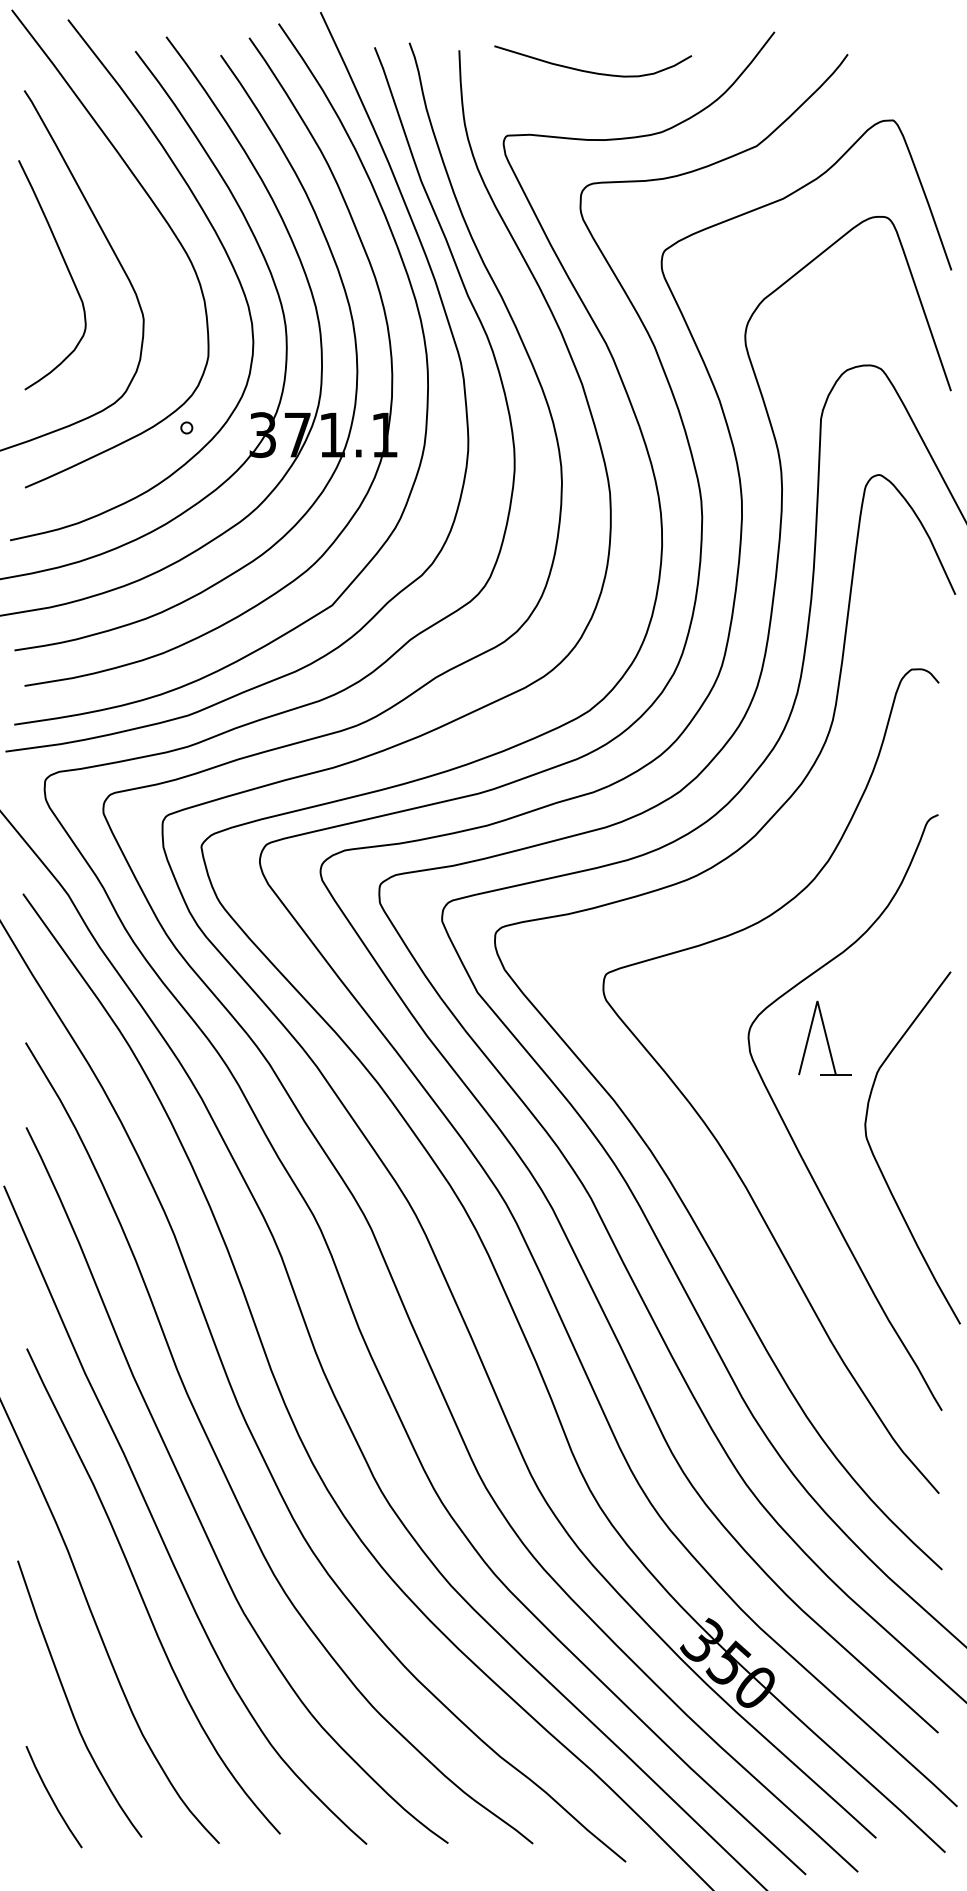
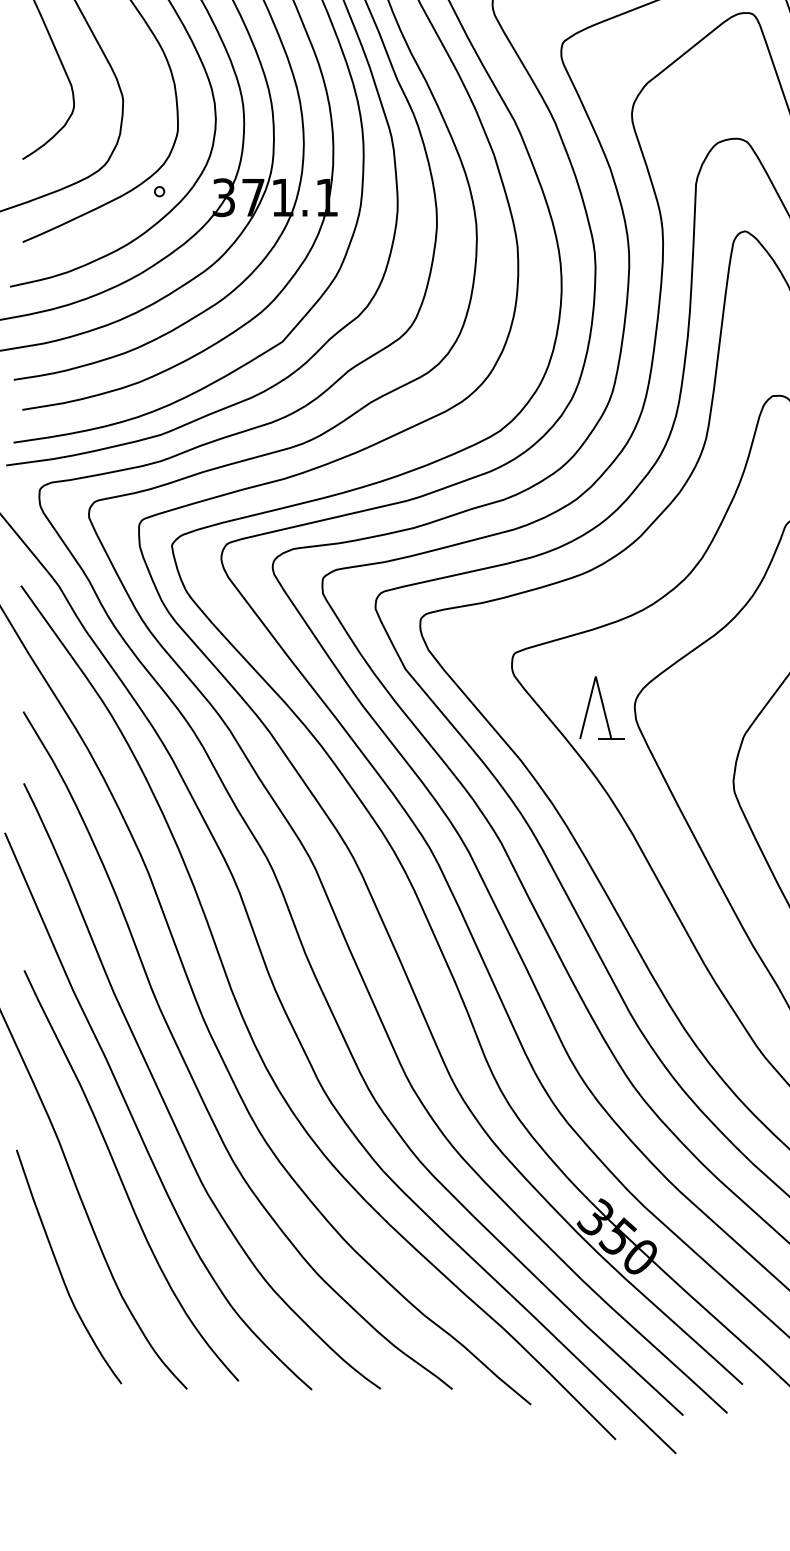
part: (824, 1037) -> (601, 707), moved
curve: (52, 1797) -> (45, 1350), removed

